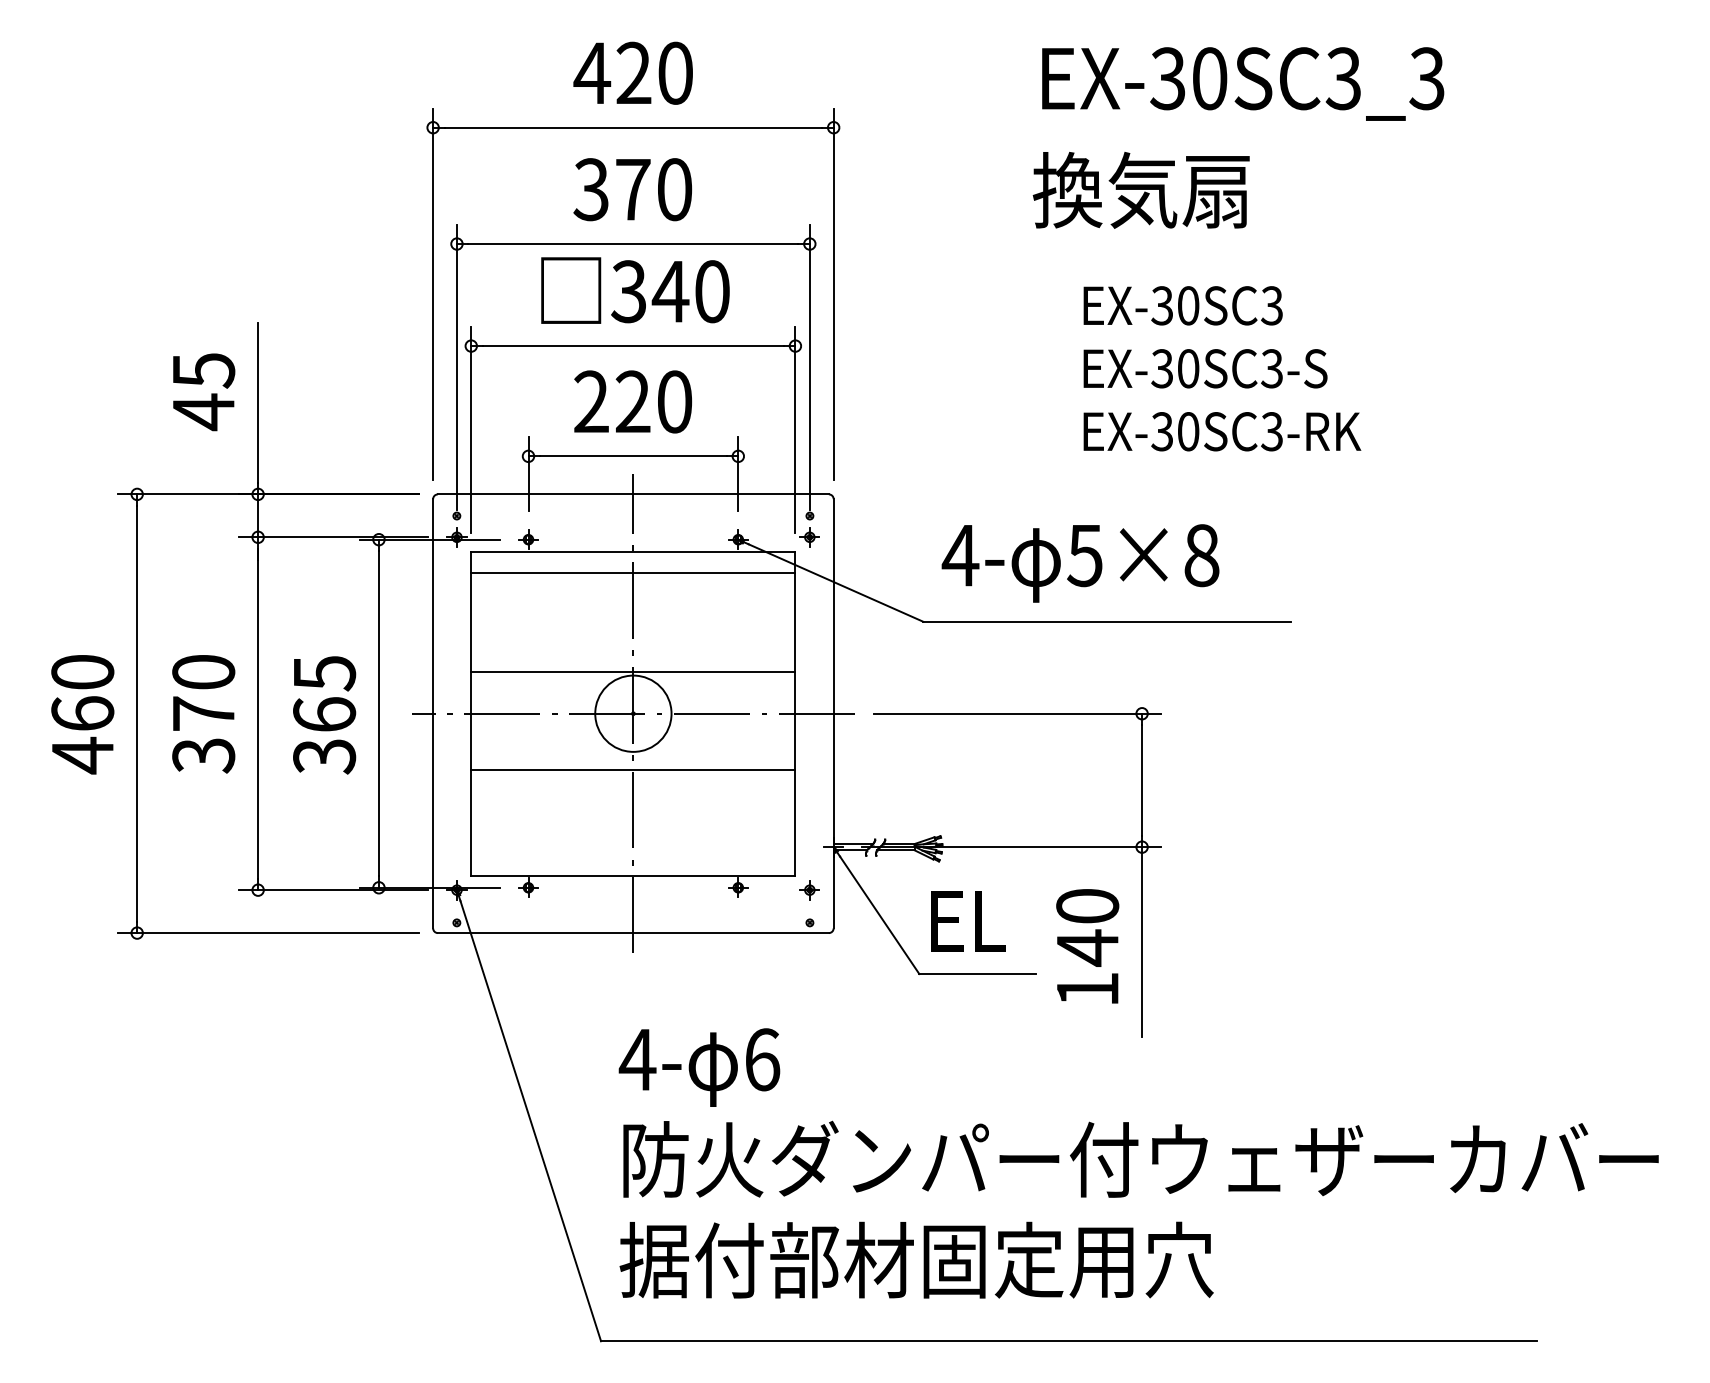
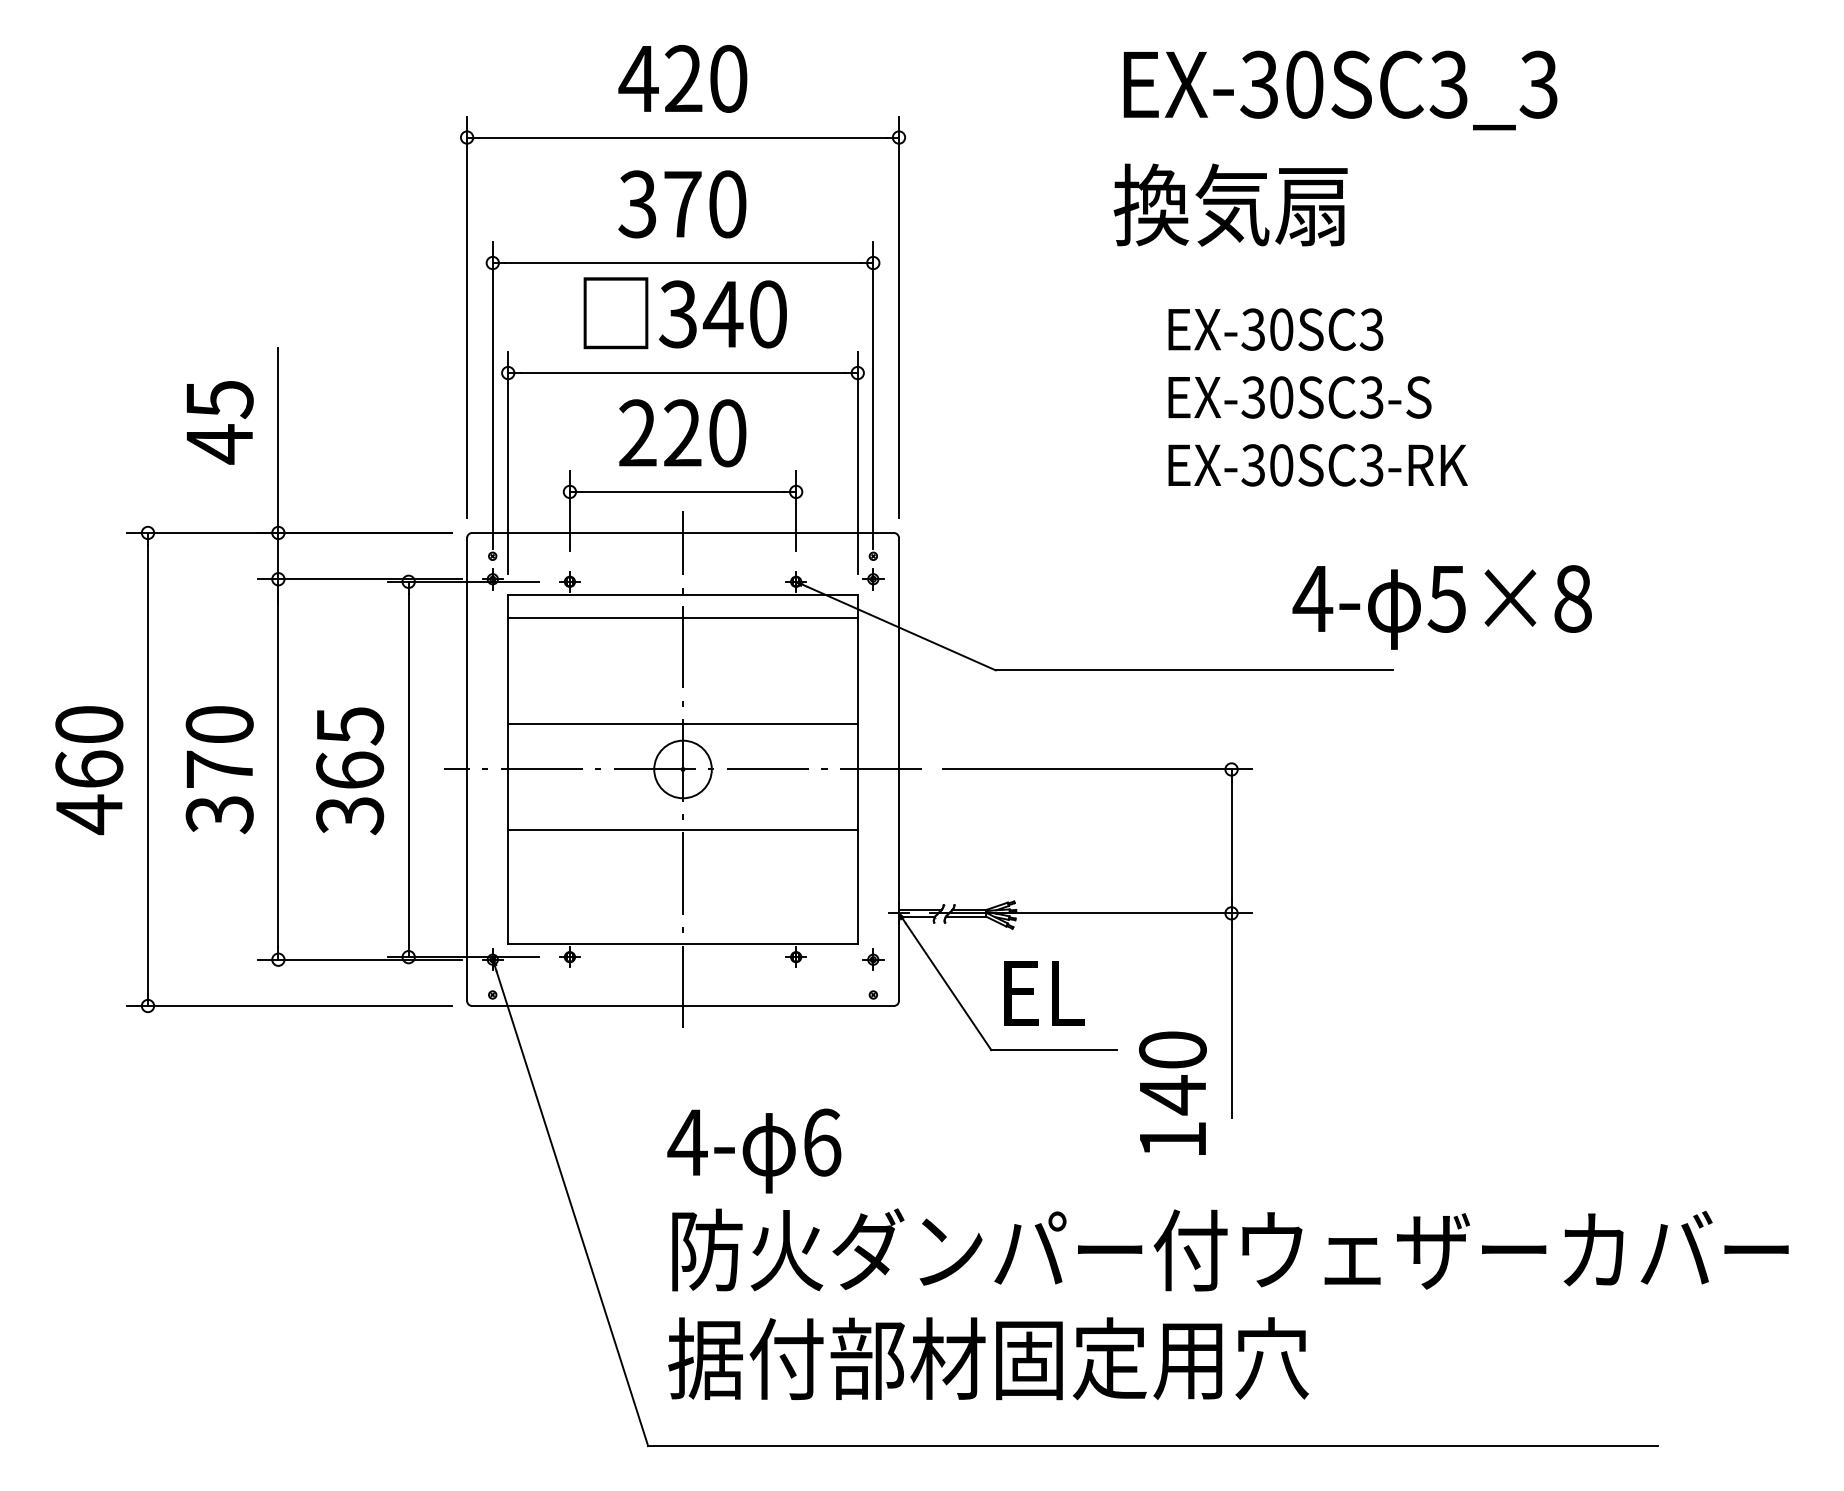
text: (1079, 563) -> (1441, 607), moved
circle: (632, 713) -> (682, 769), size x0.7
text: (1087, 945) -> (1172, 1092), moved

